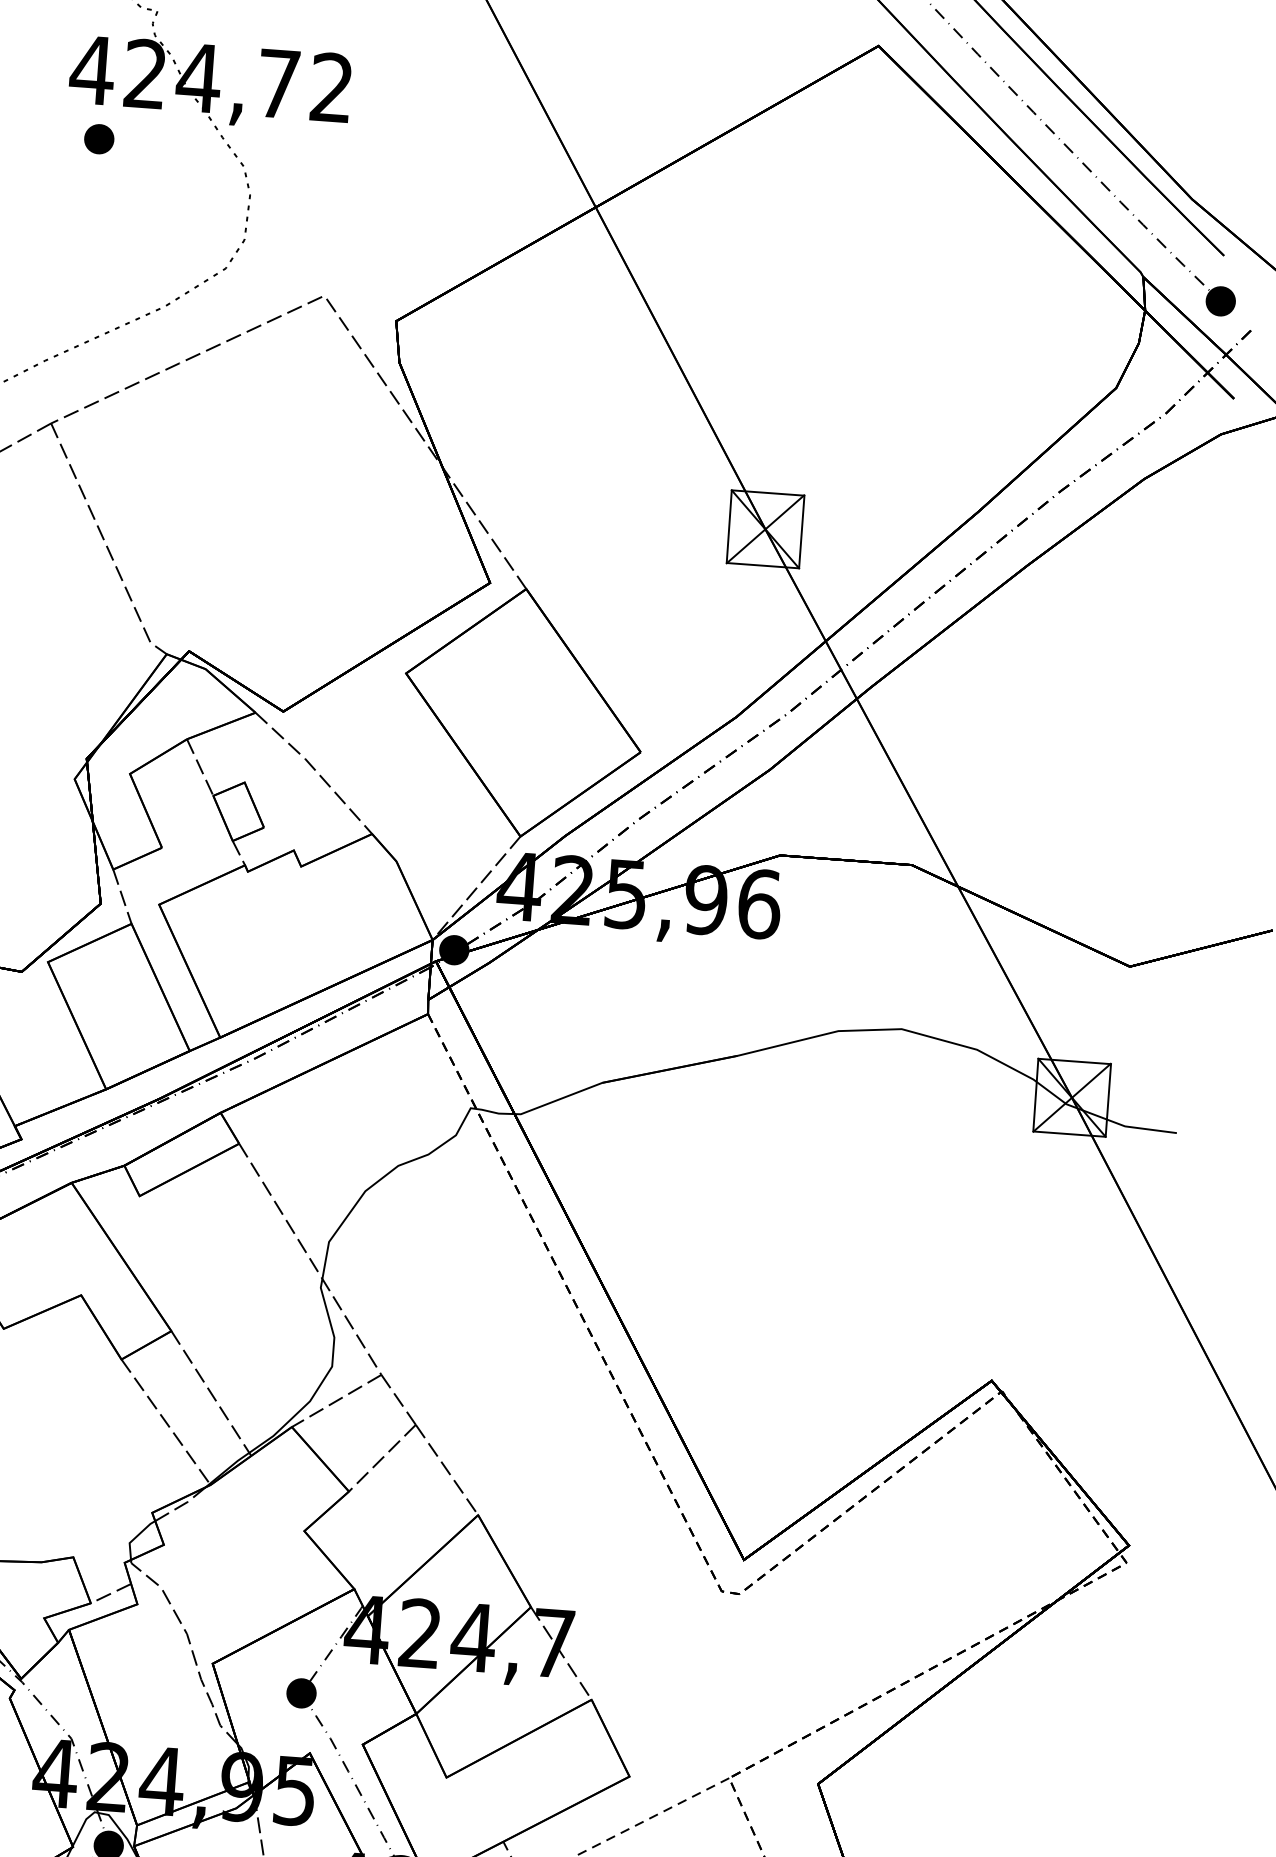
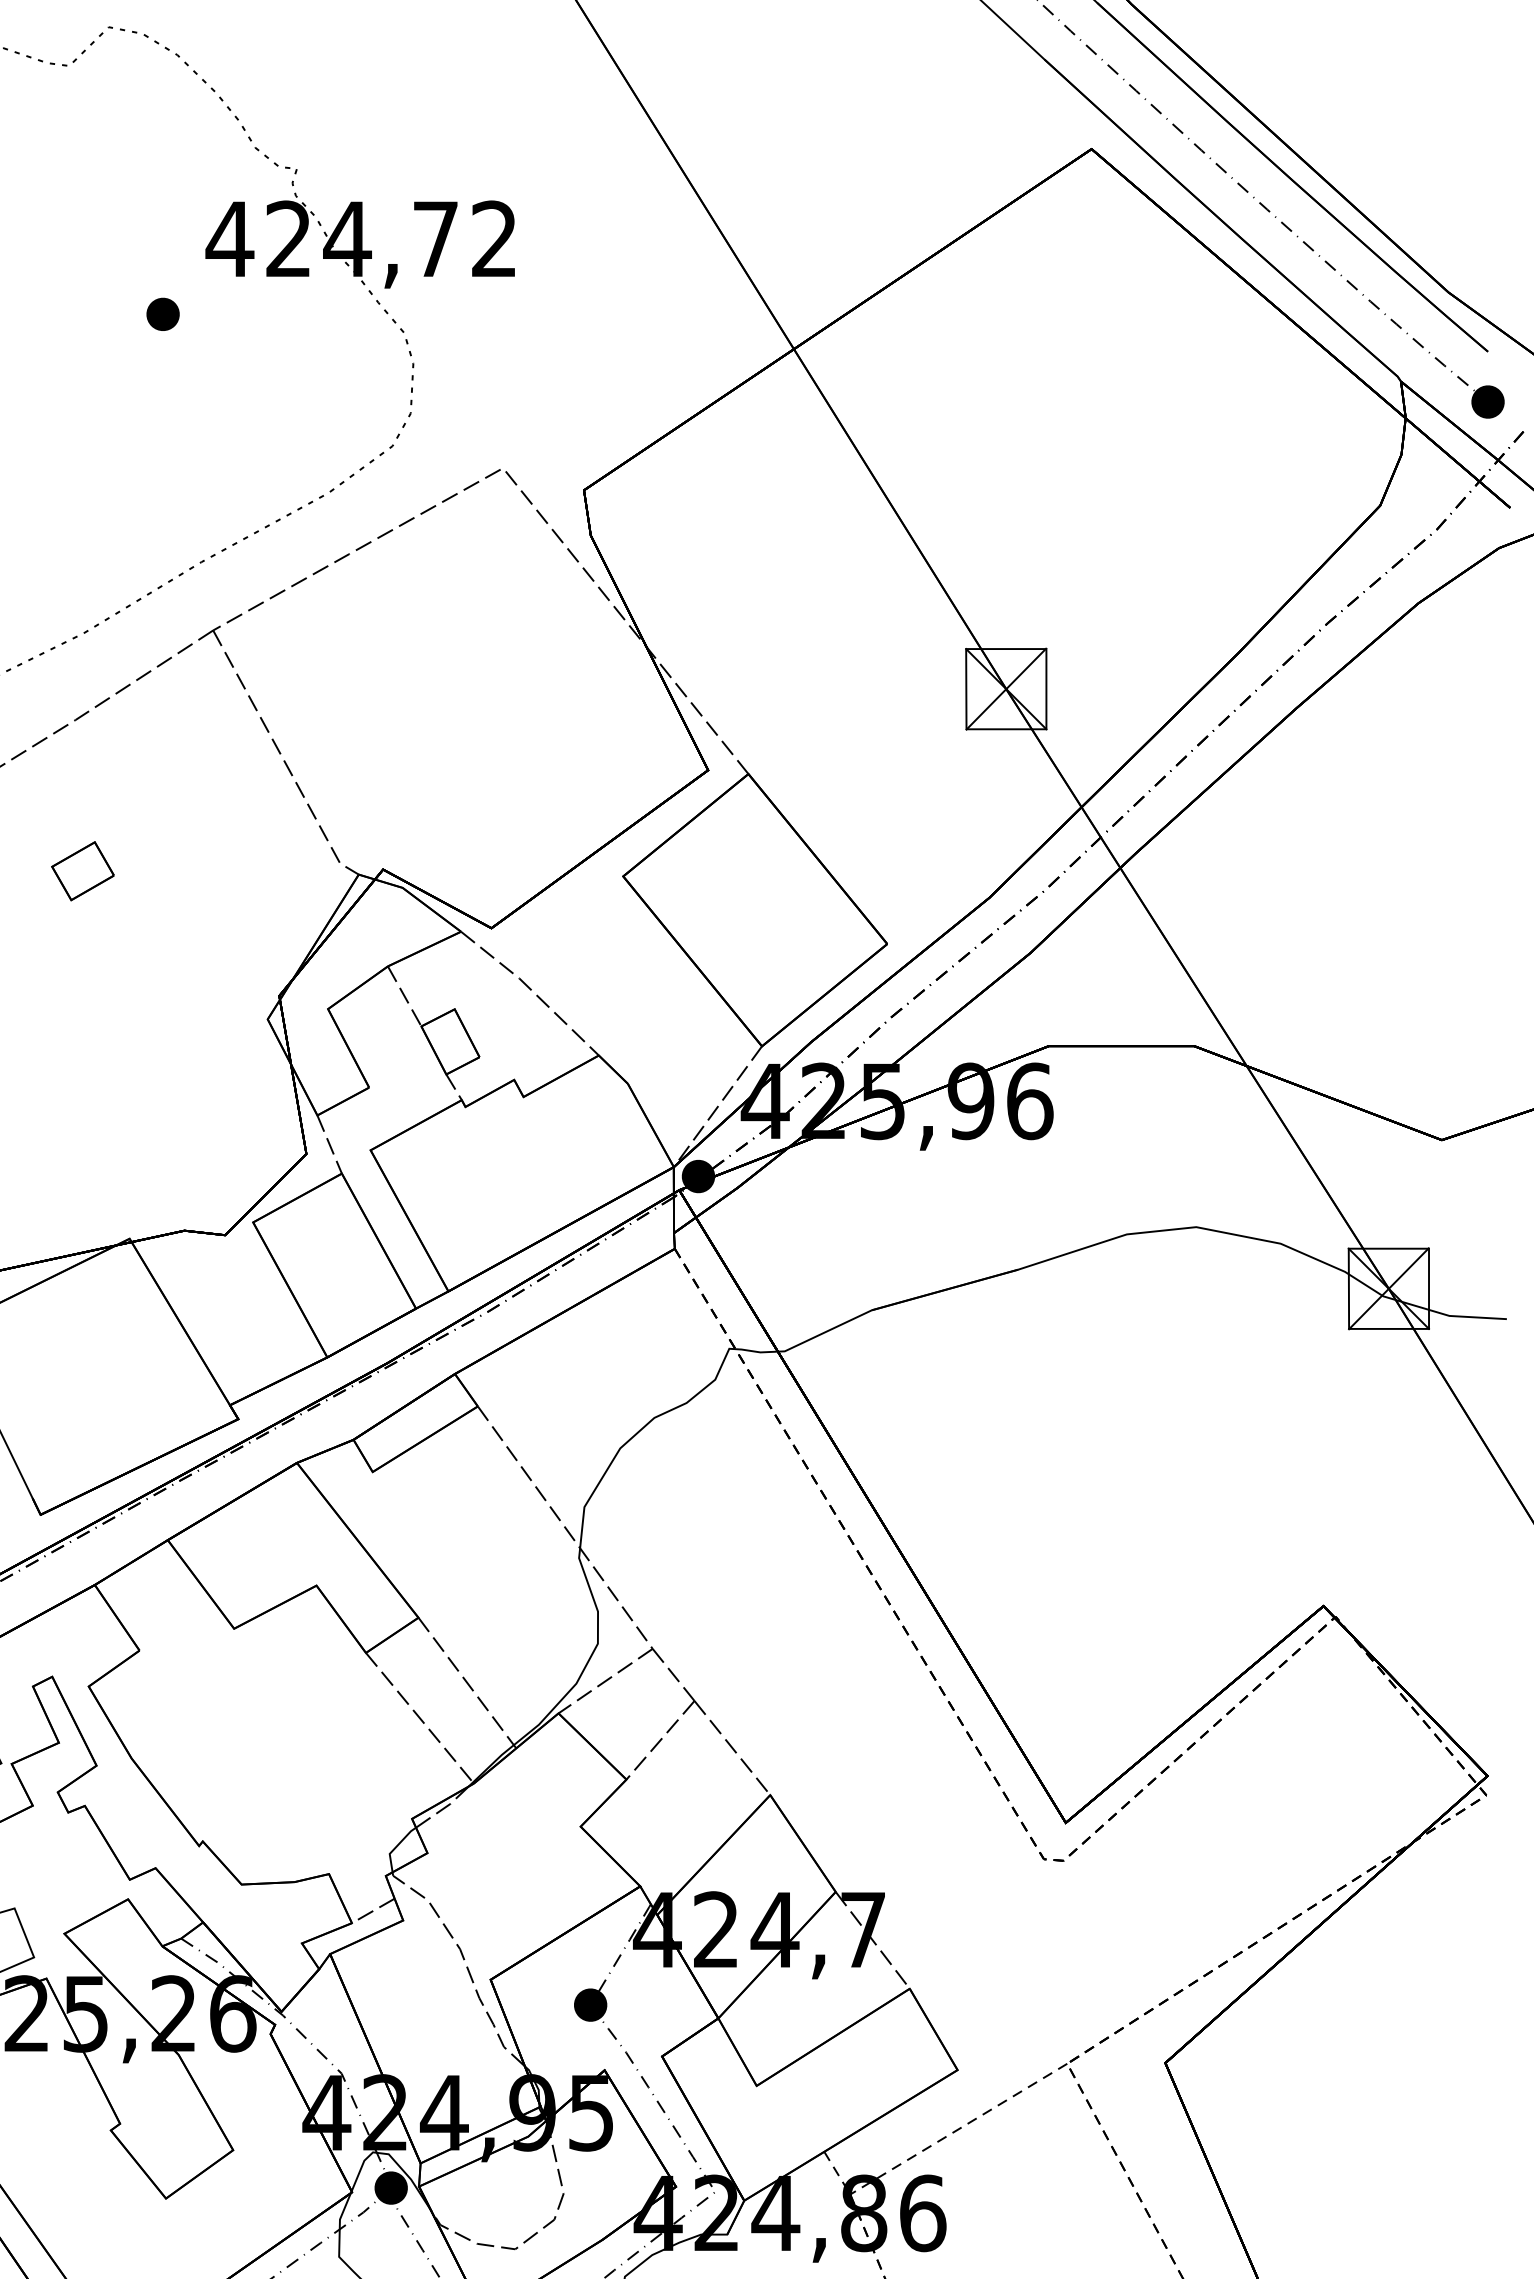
part: (98, 138) -> (162, 313), moved

